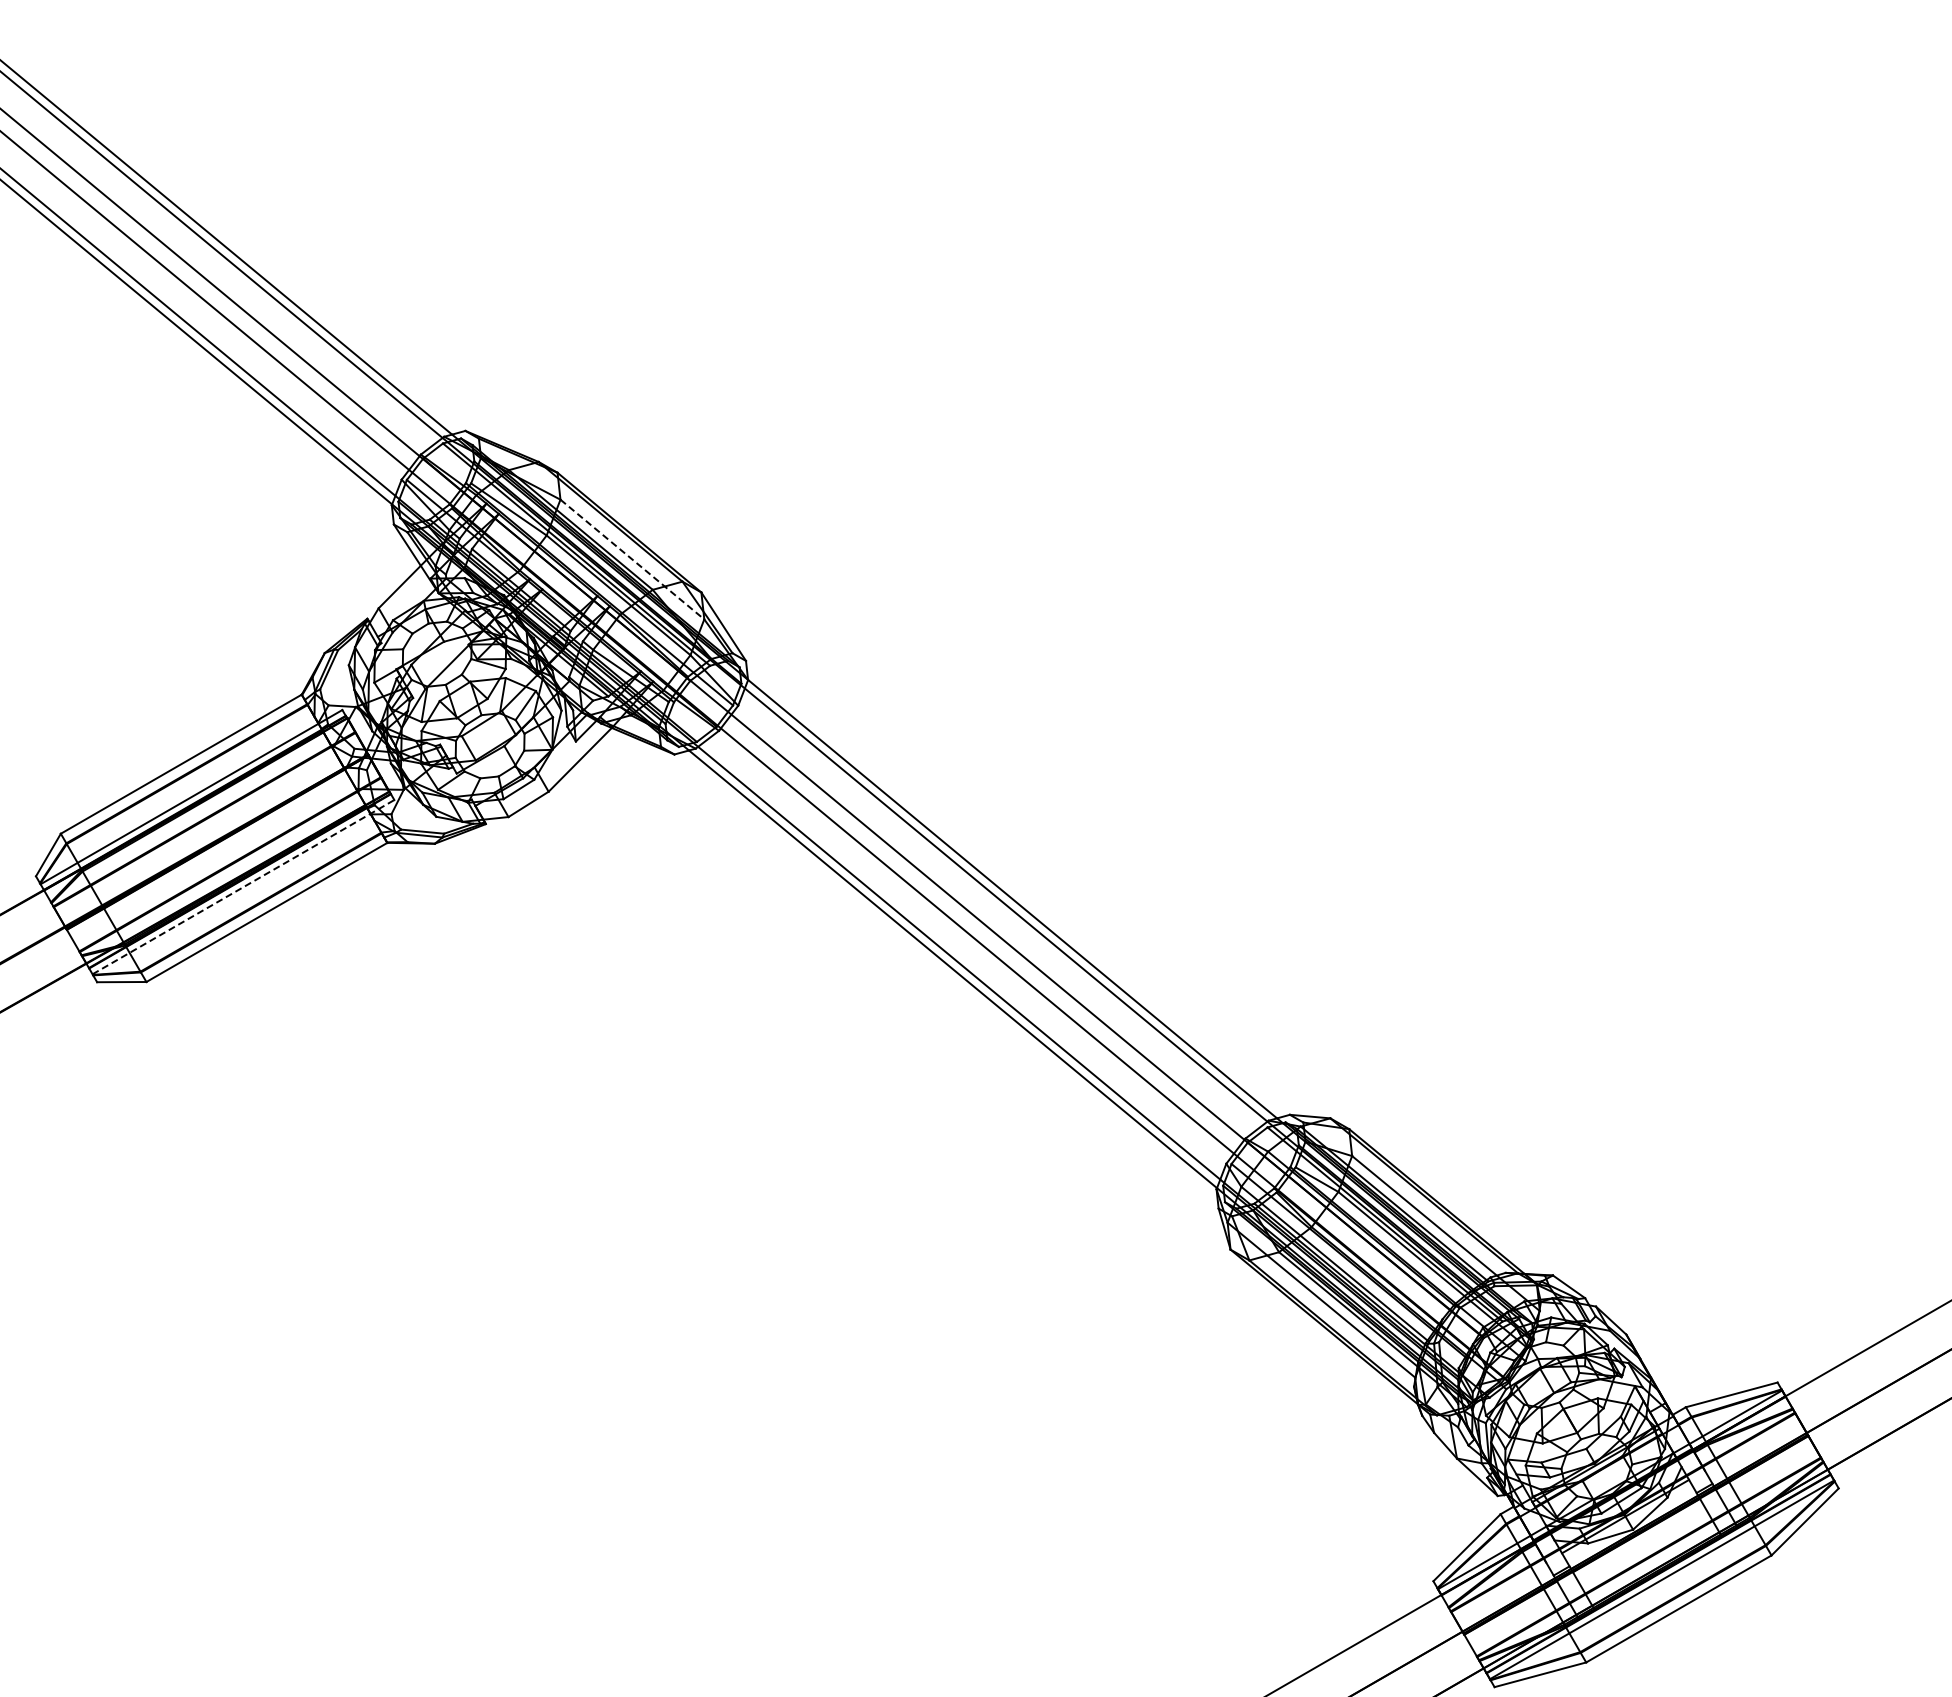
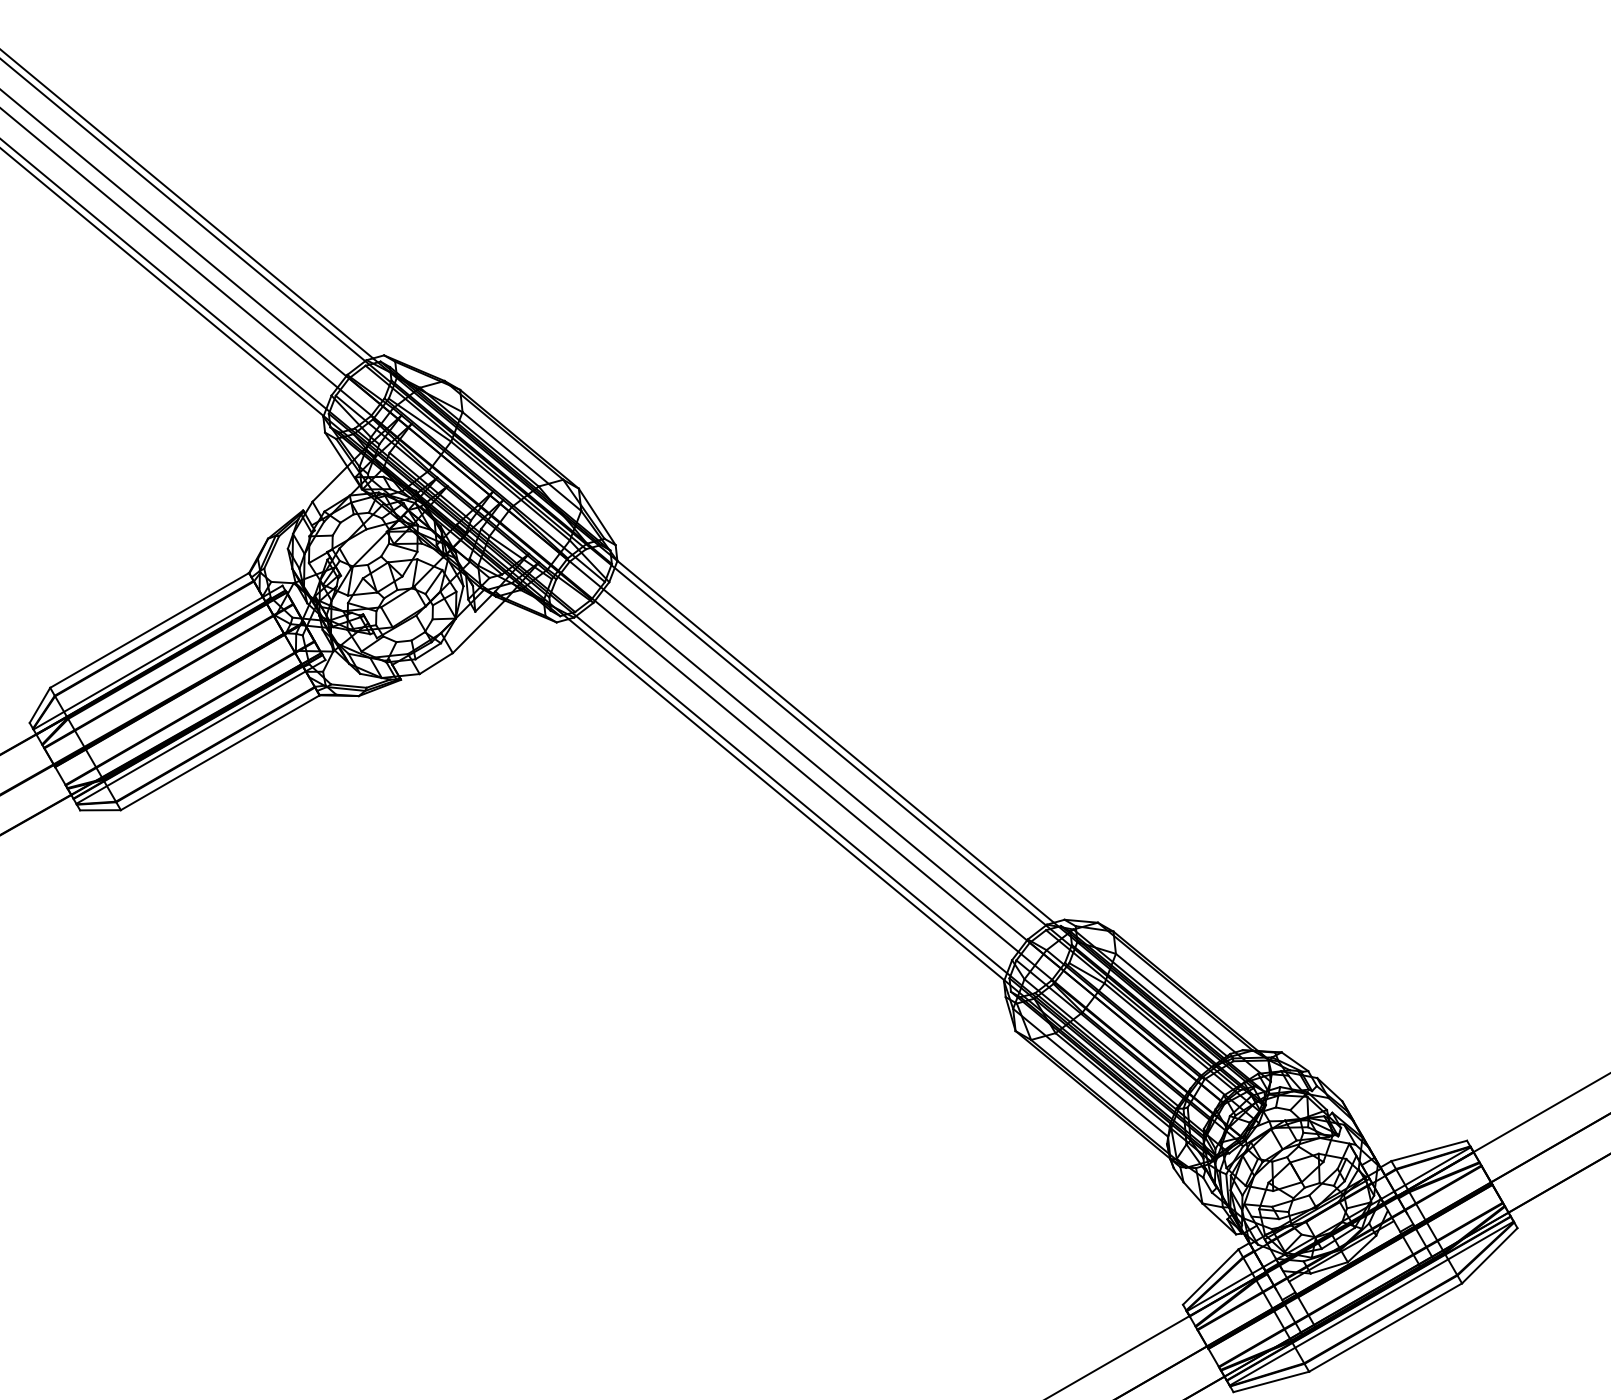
line: (632, 559) -> (522, 461), dashed -> solid
line: (243, 886) -> (200, 731), dashed -> solid

